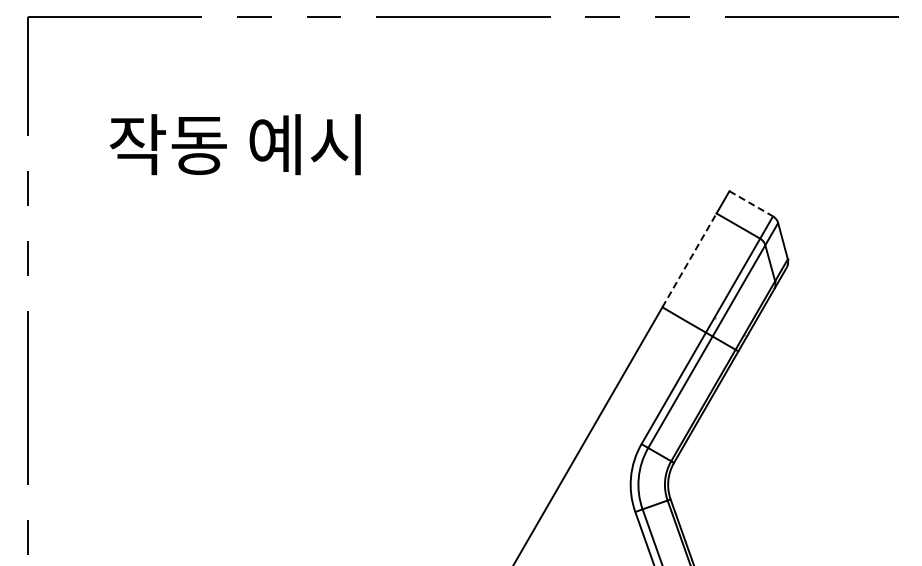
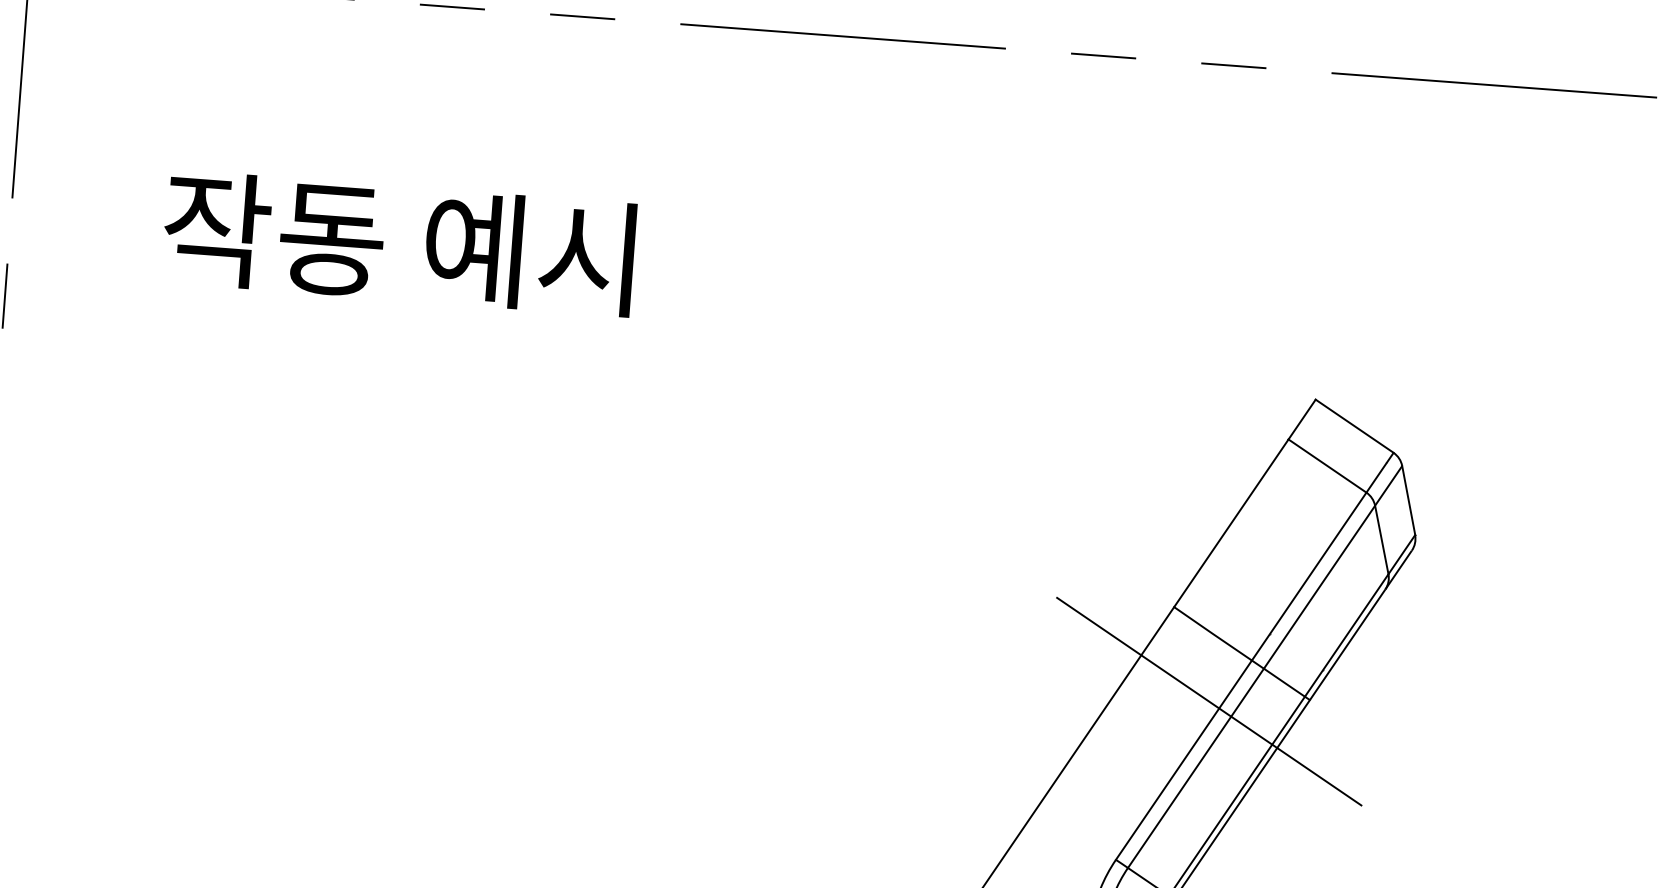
line: (751, 204) -> (1355, 427), dashed -> solid
line: (689, 259) -> (1231, 521), dashed -> solid
line: (684, 355) -> (1208, 700), added

